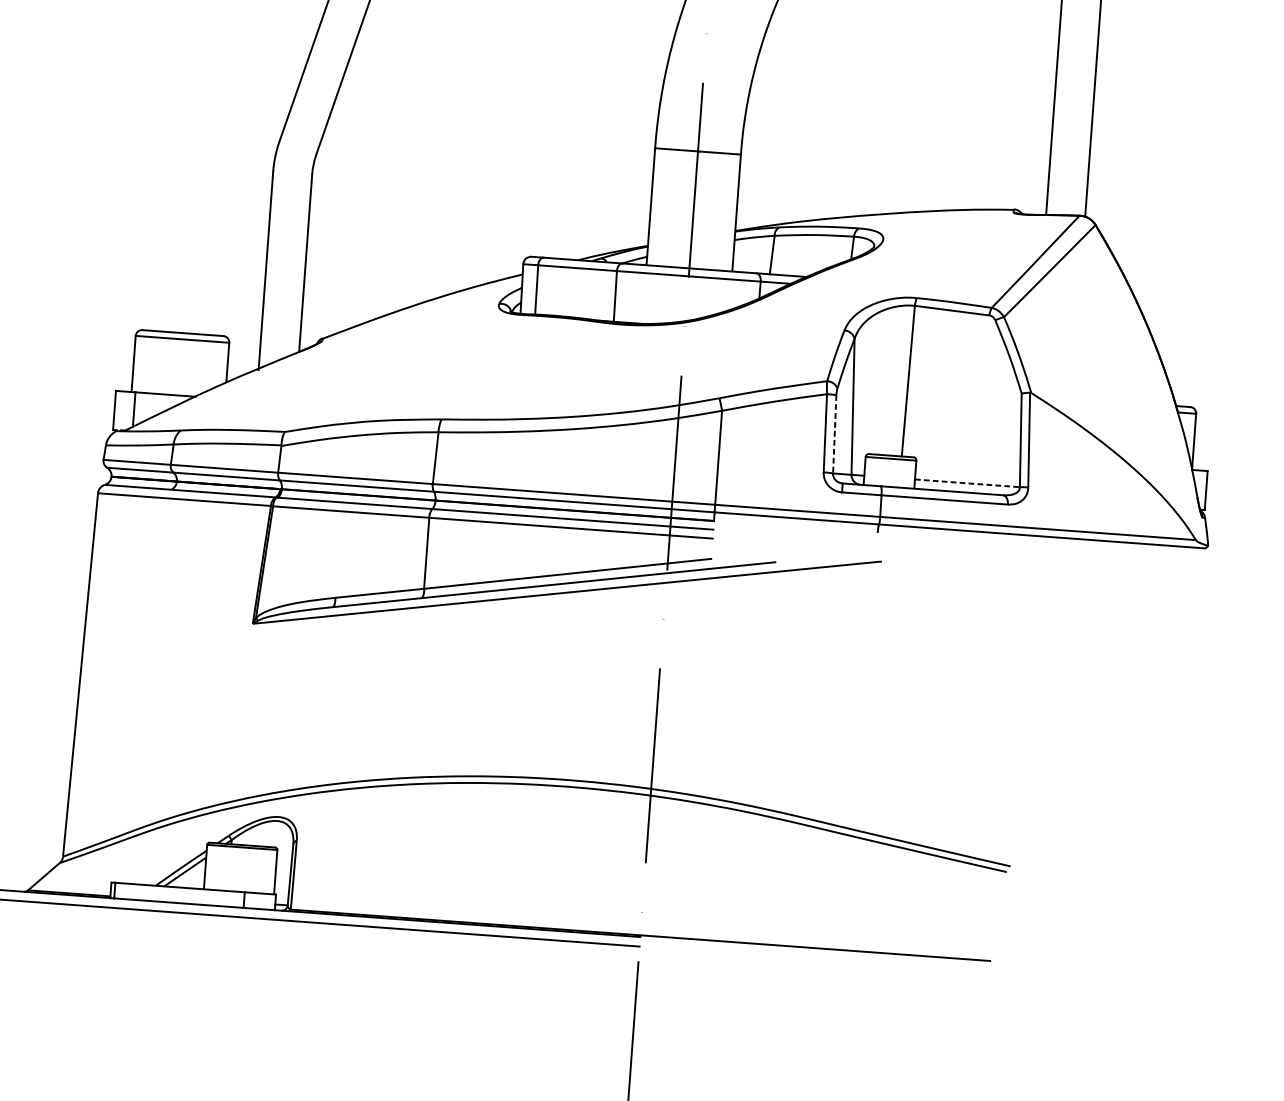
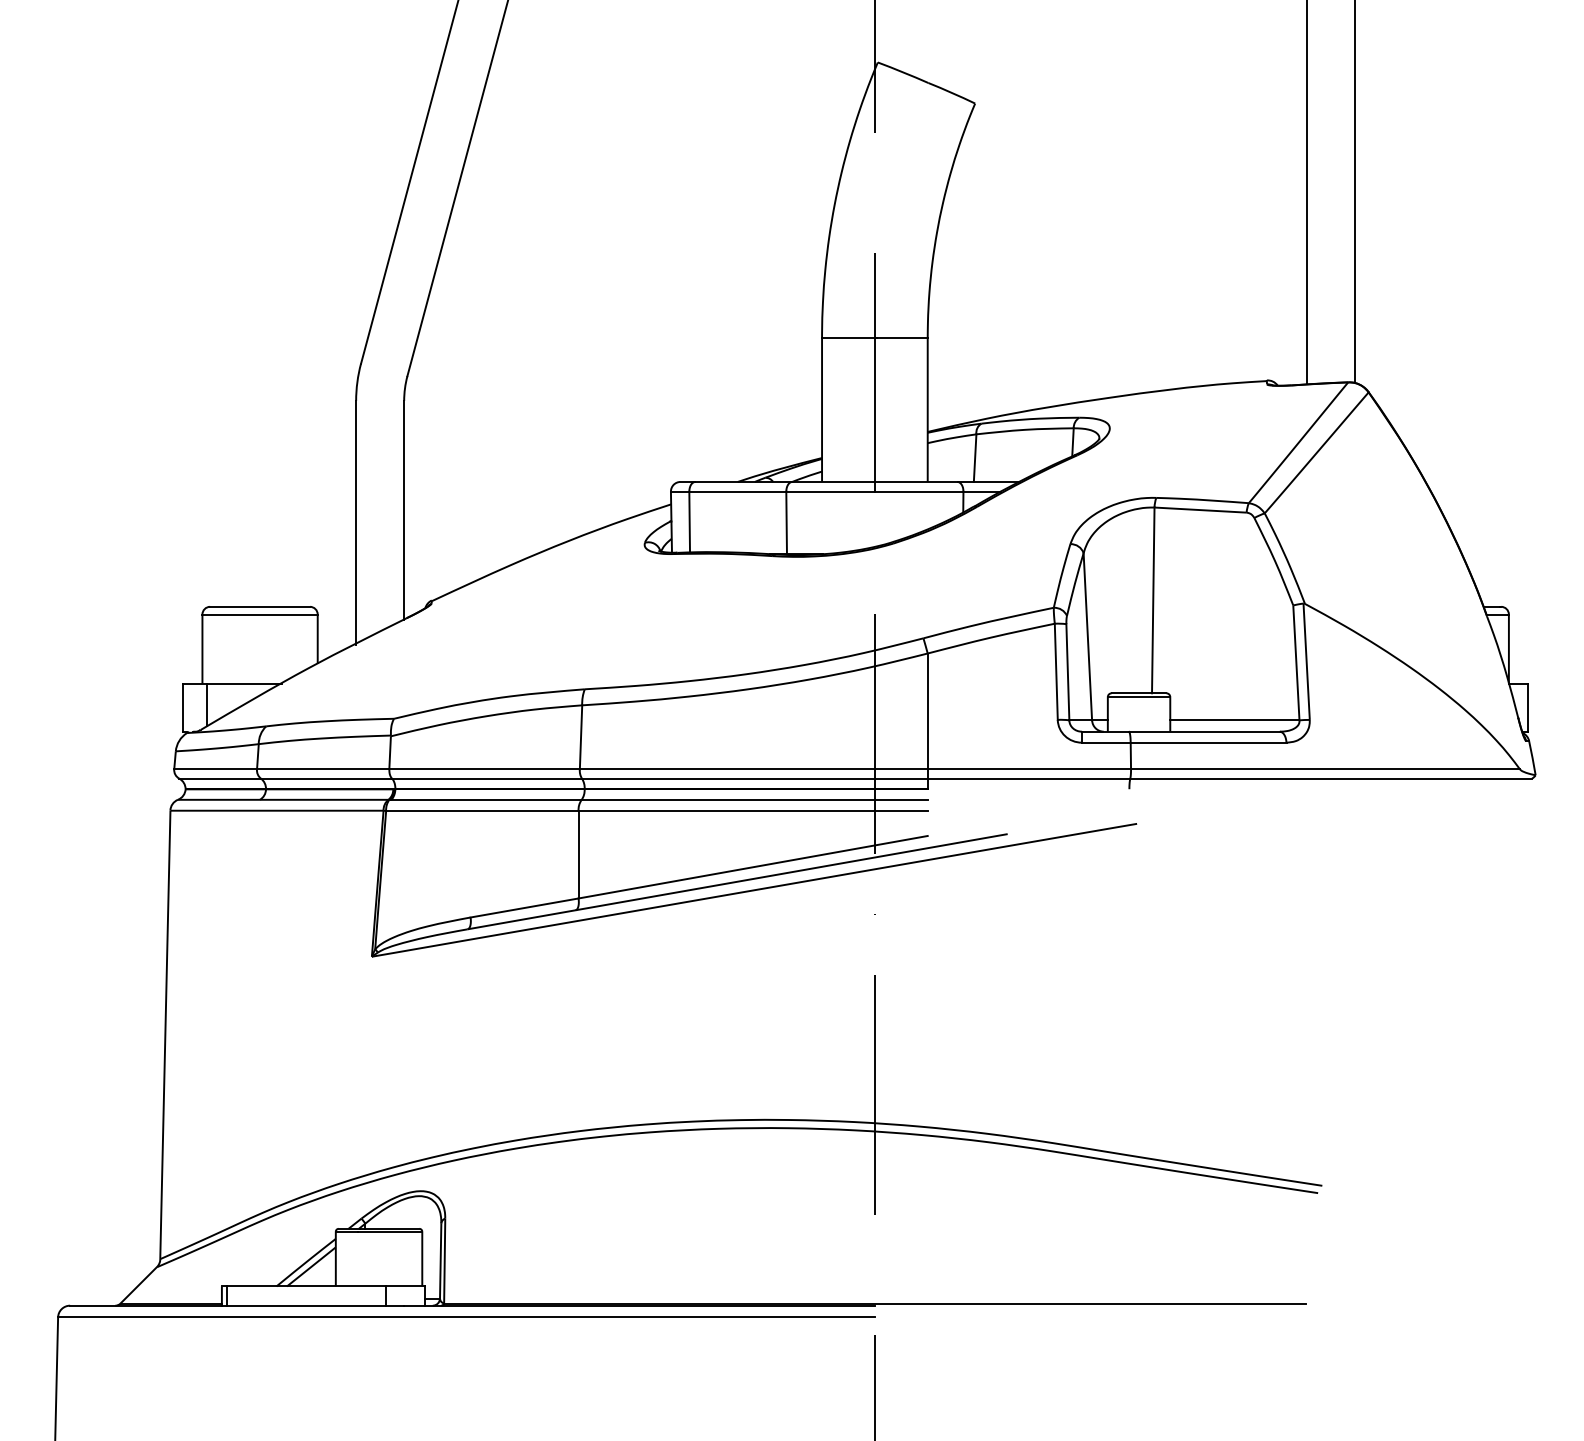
line: (834, 434) -> (1067, 672), dashed -> solid
line: (967, 483) -> (1234, 720), dashed -> solid

